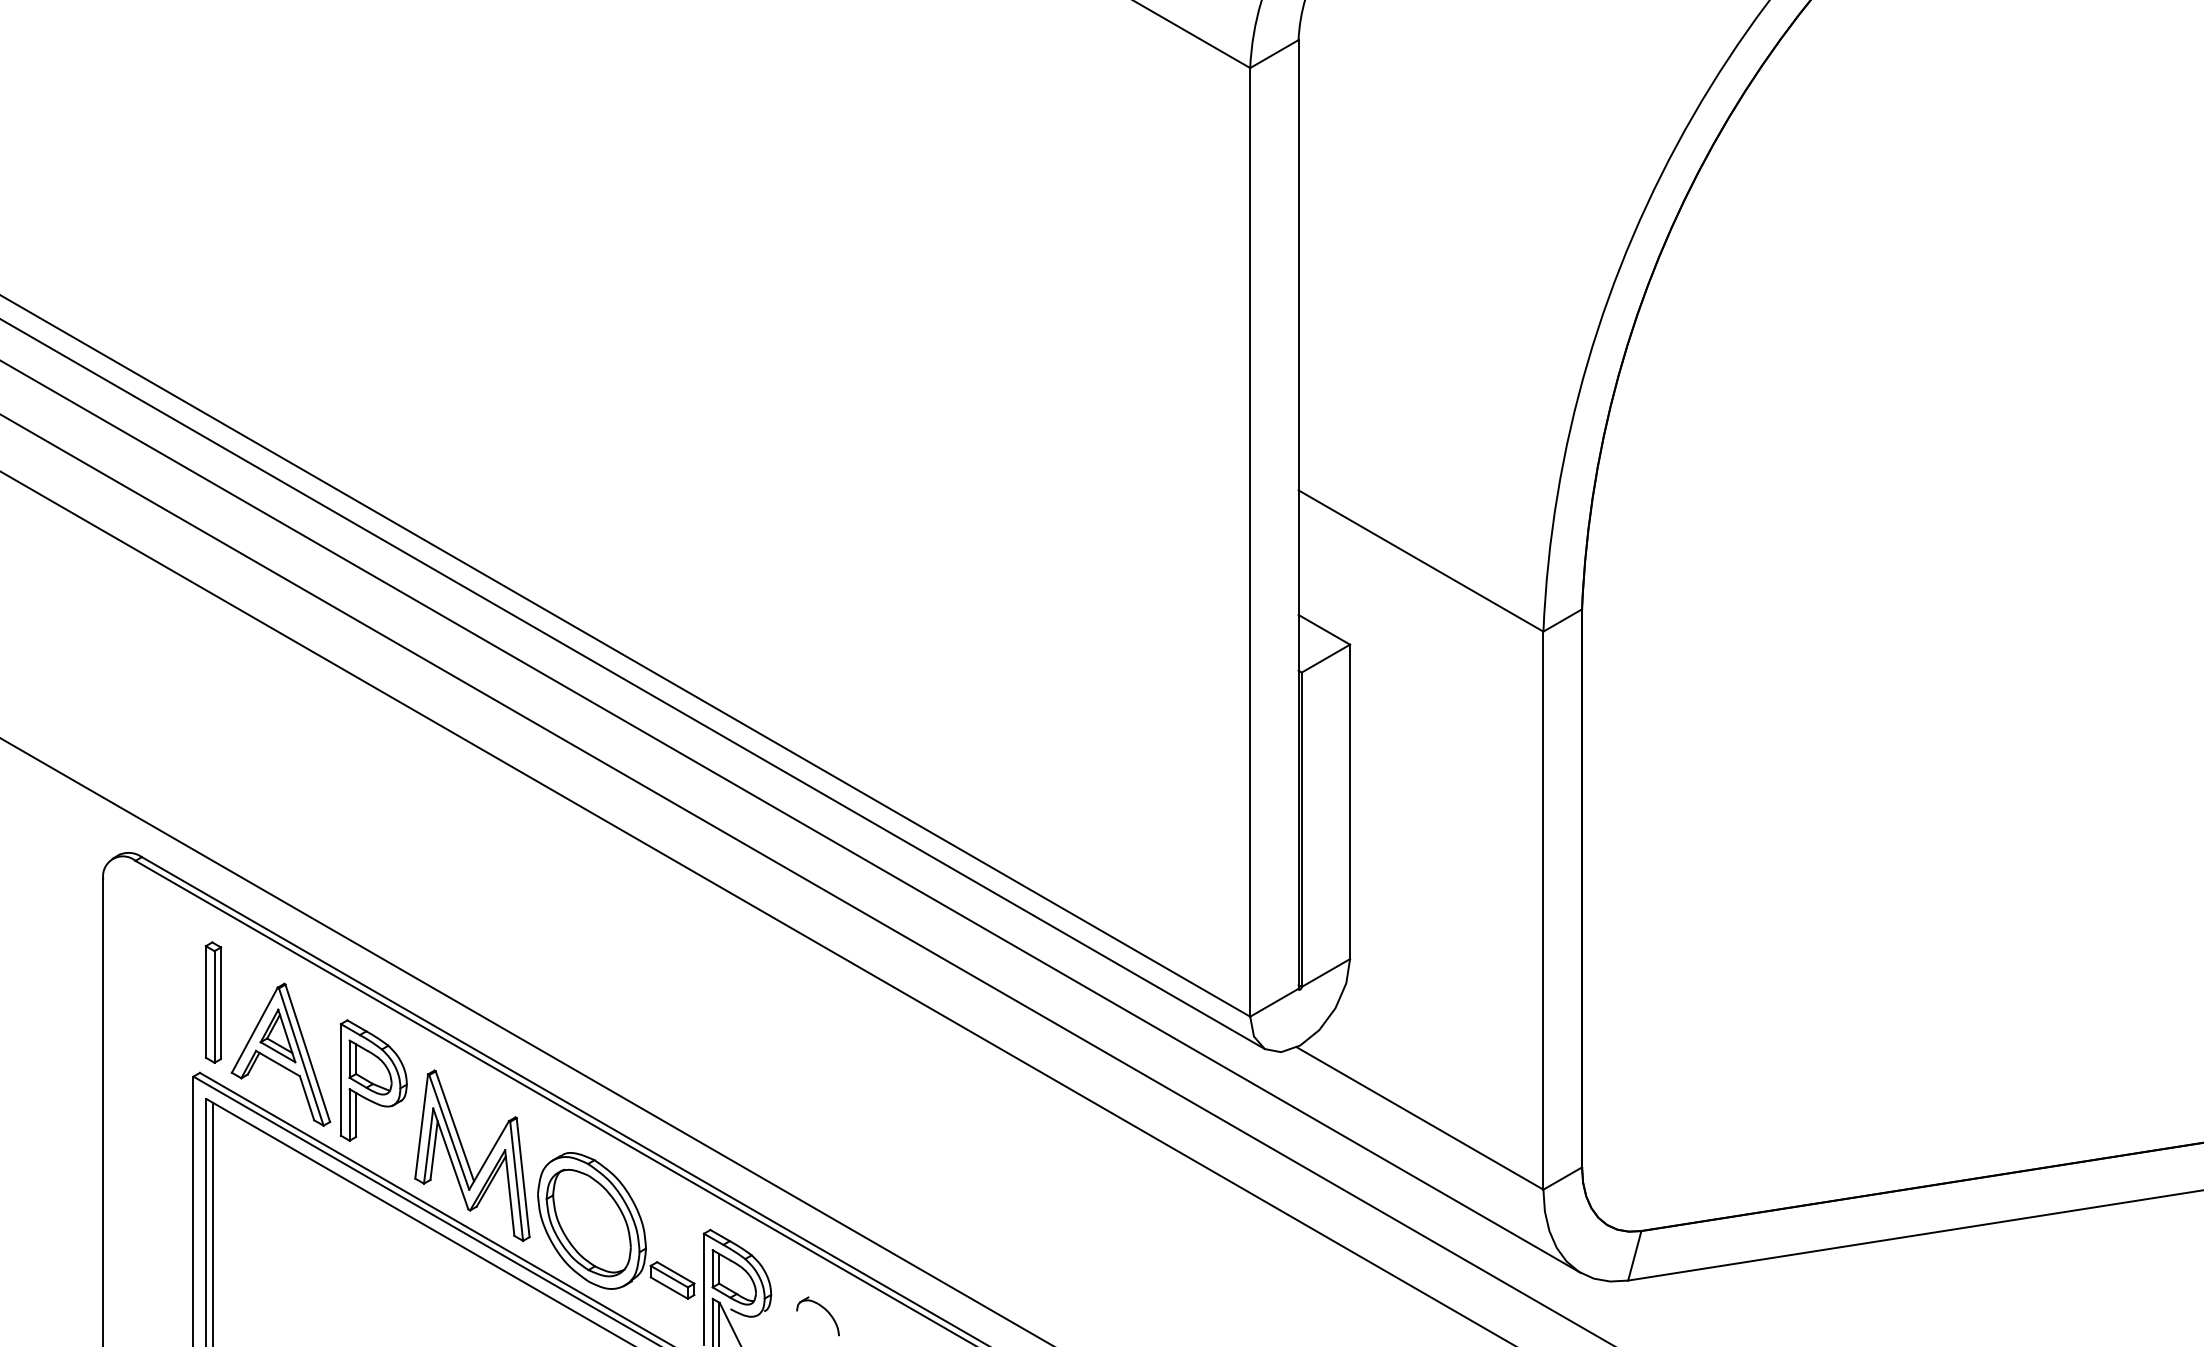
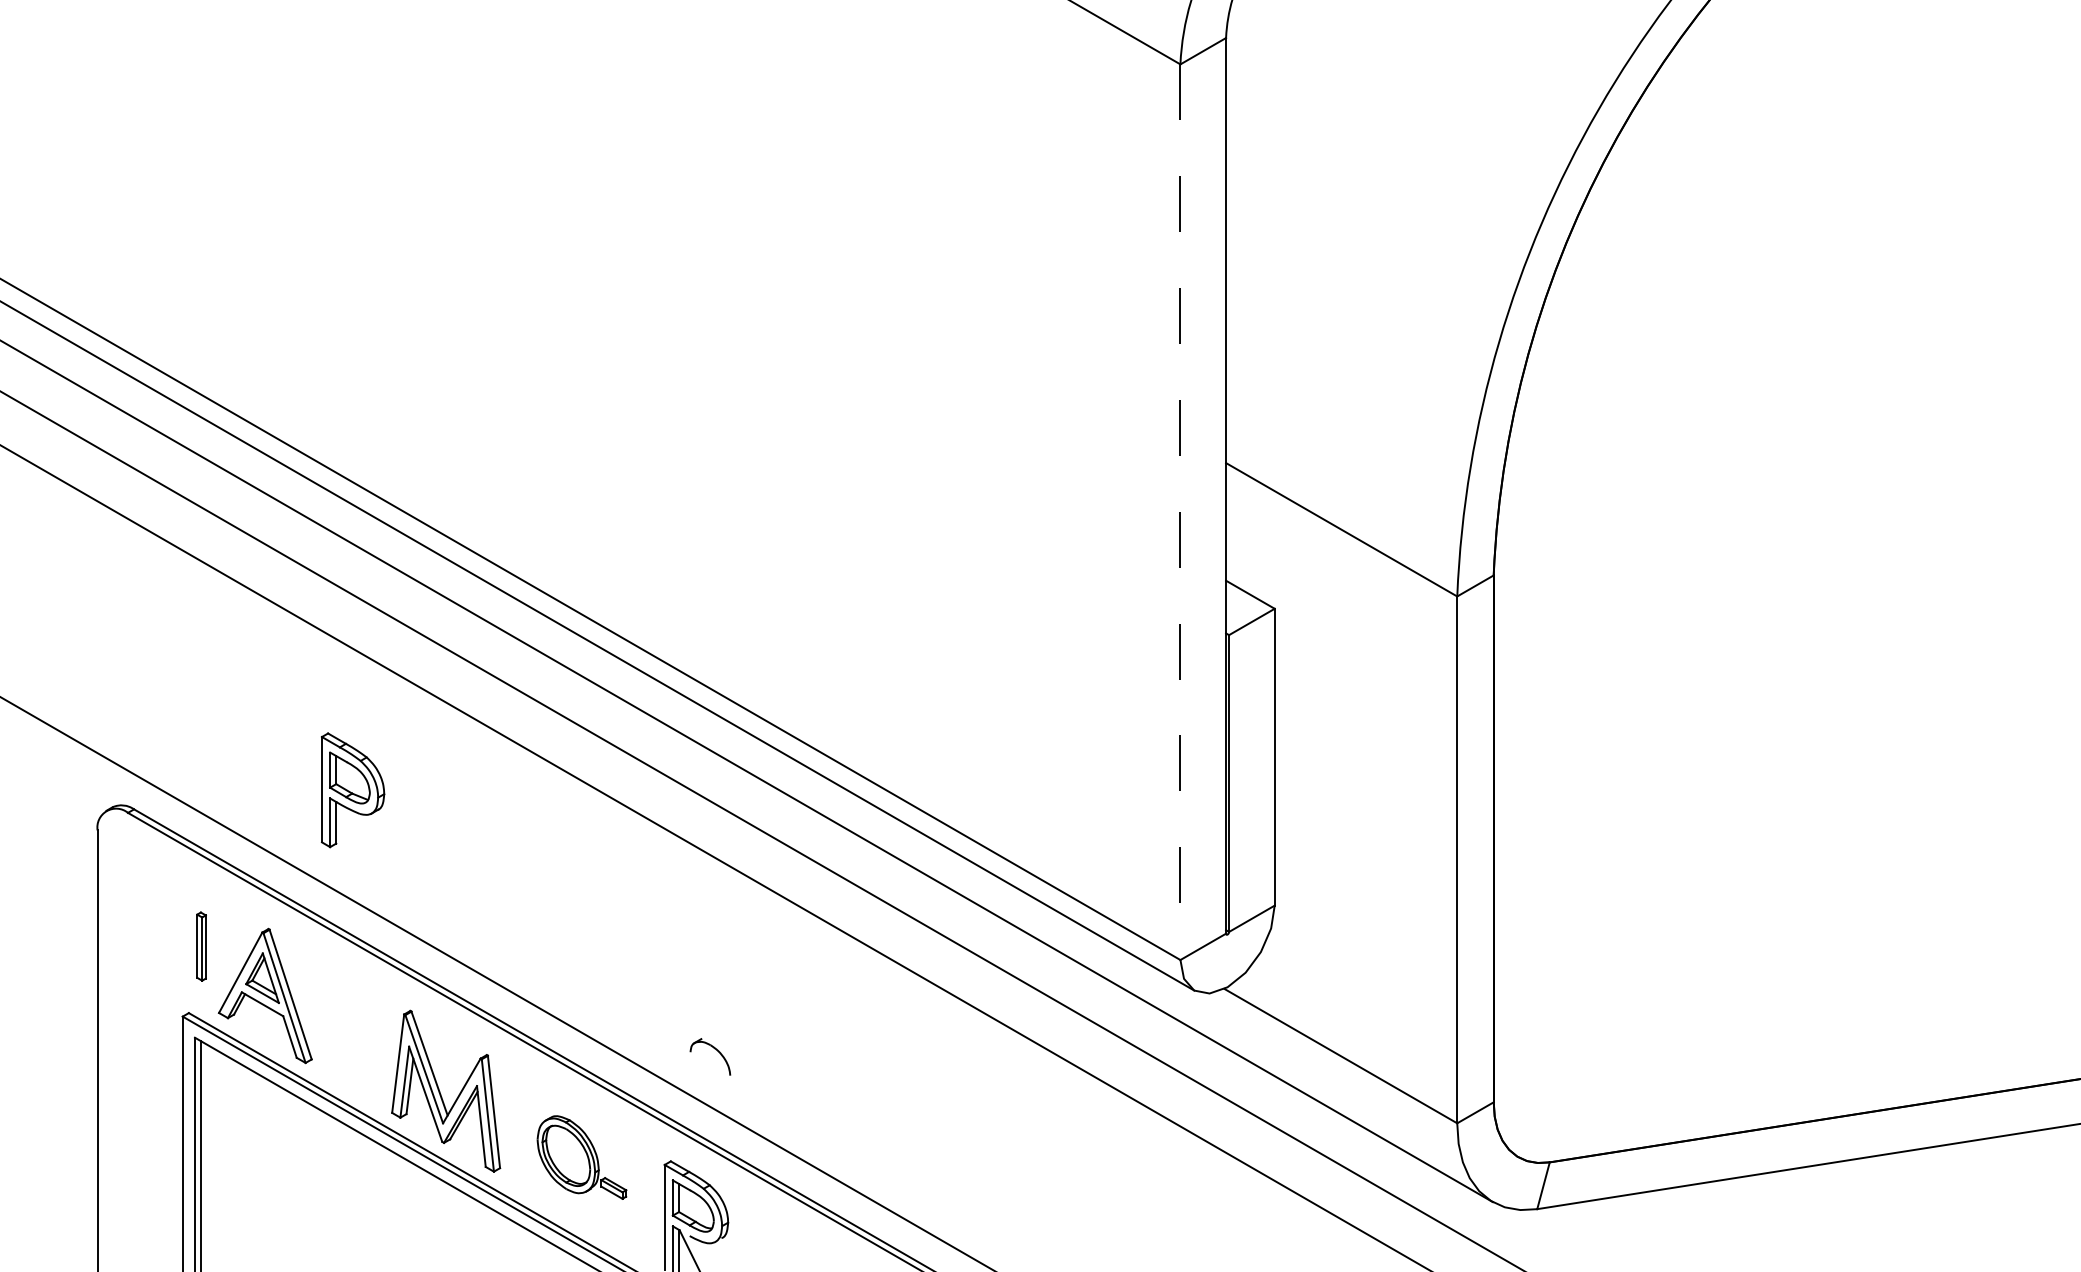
line: (1250, 542) -> (1180, 512), solid -> dashed
part: (213, 1002) -> (201, 946), size x0.6
part: (374, 1080) -> (353, 790), moved
part: (615, 1225) -> (581, 1157), size x0.6
part: (822, 1308) -> (714, 1049), moved

